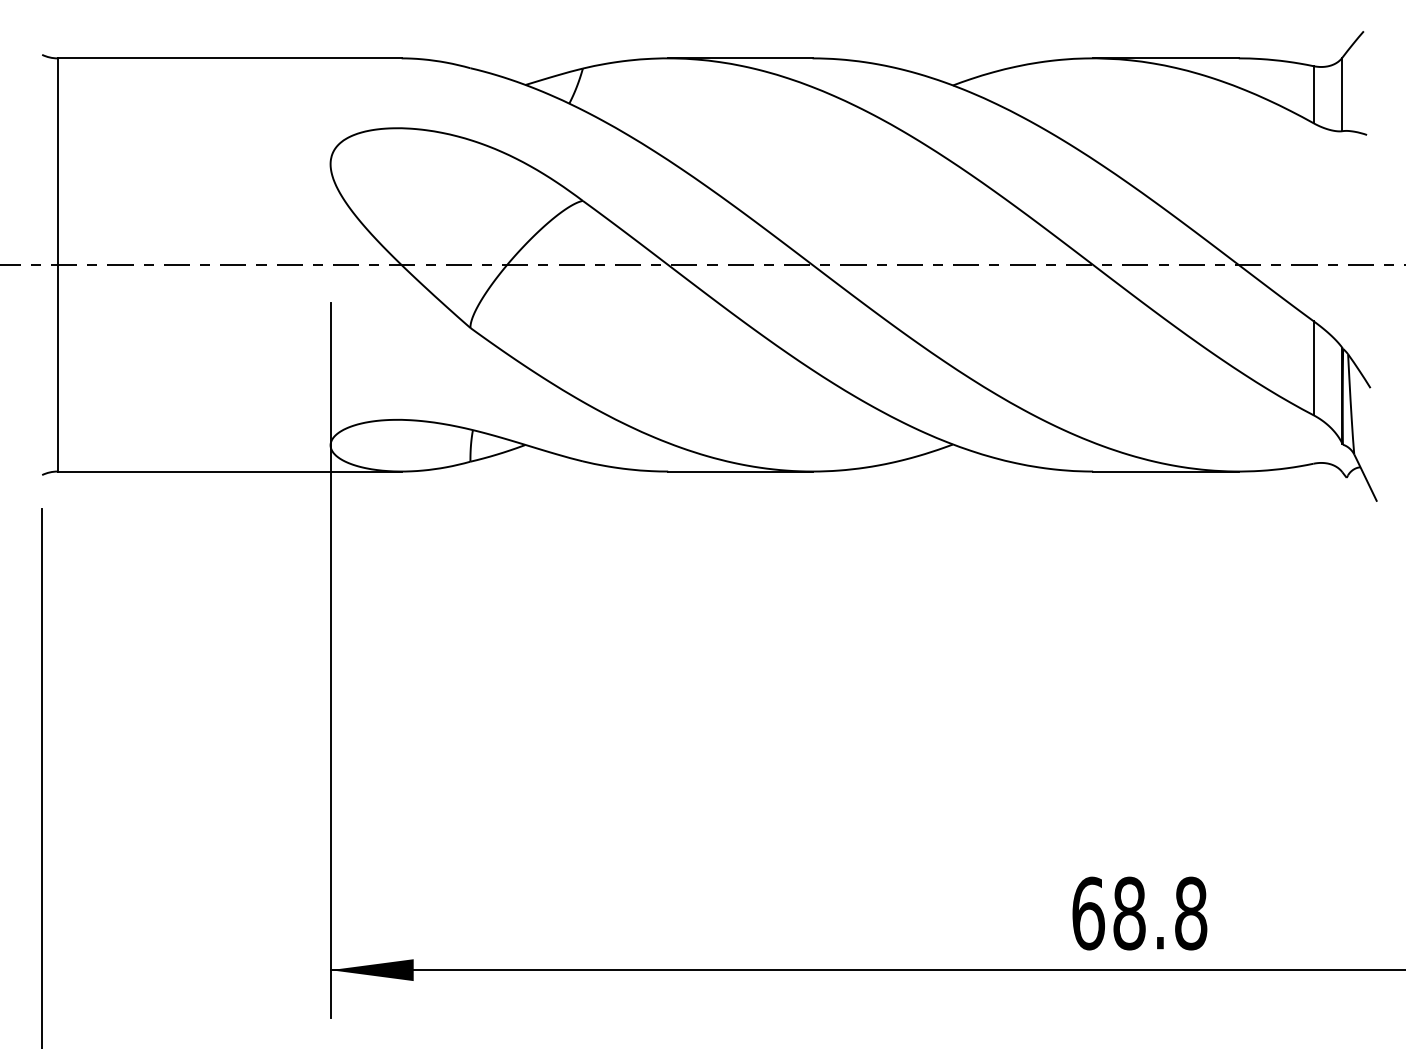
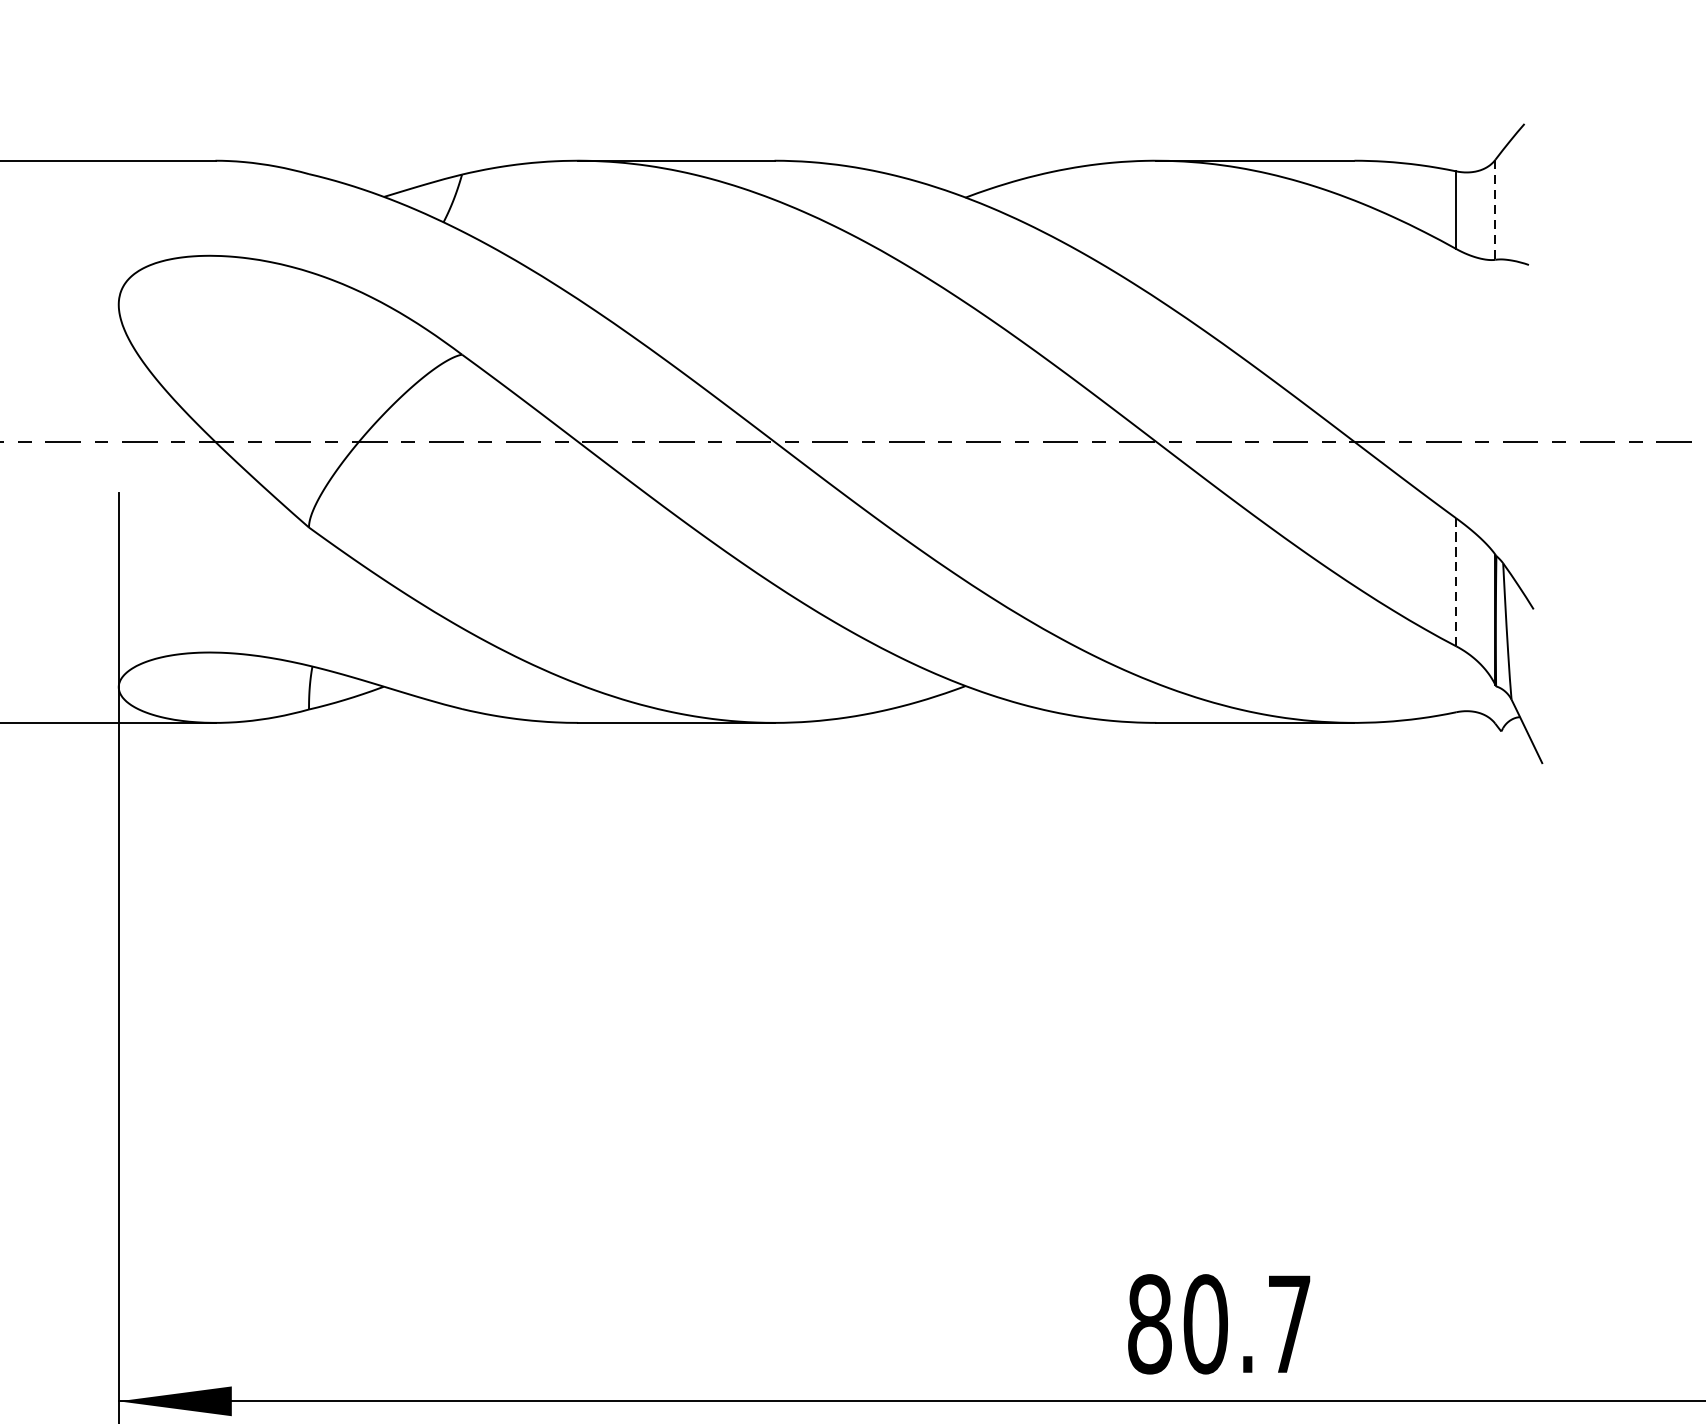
line: (1342, 94) -> (1495, 209), solid -> dashed
line: (1313, 367) -> (1456, 581), solid -> dashed
text: (1139, 913) -> (1219, 1324), 68.8 -> 80.7

